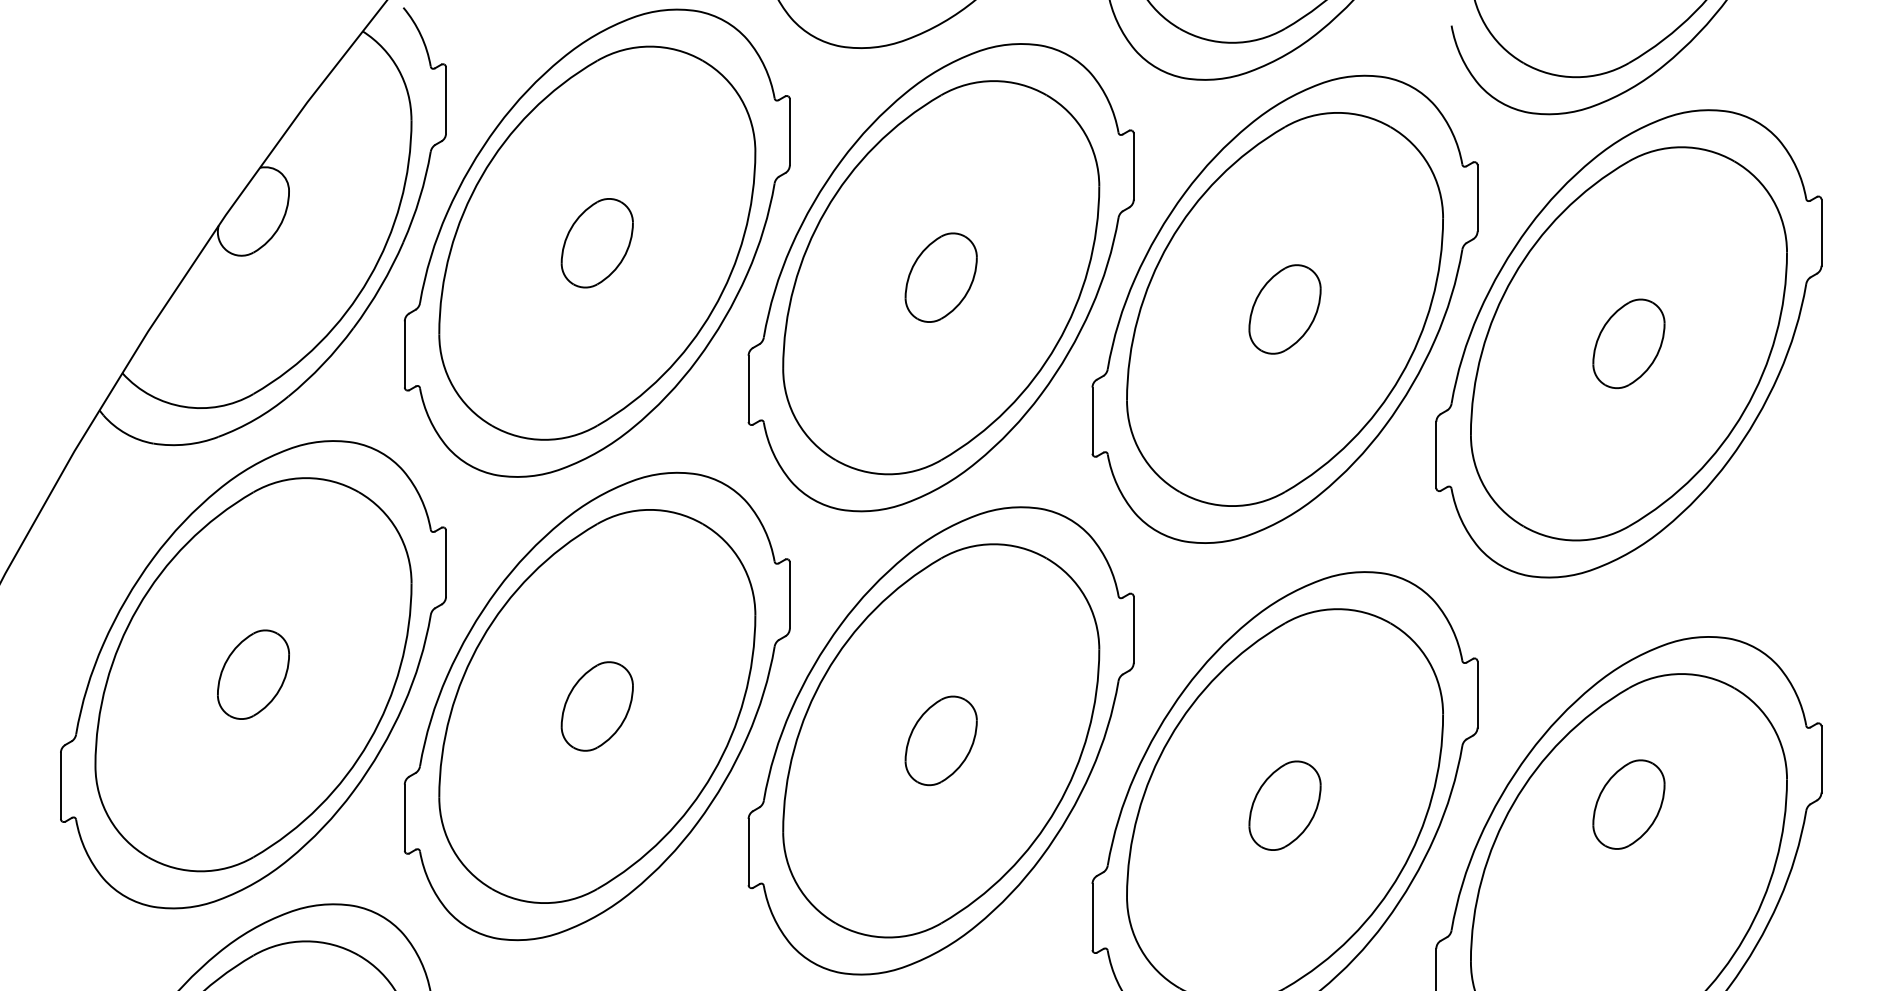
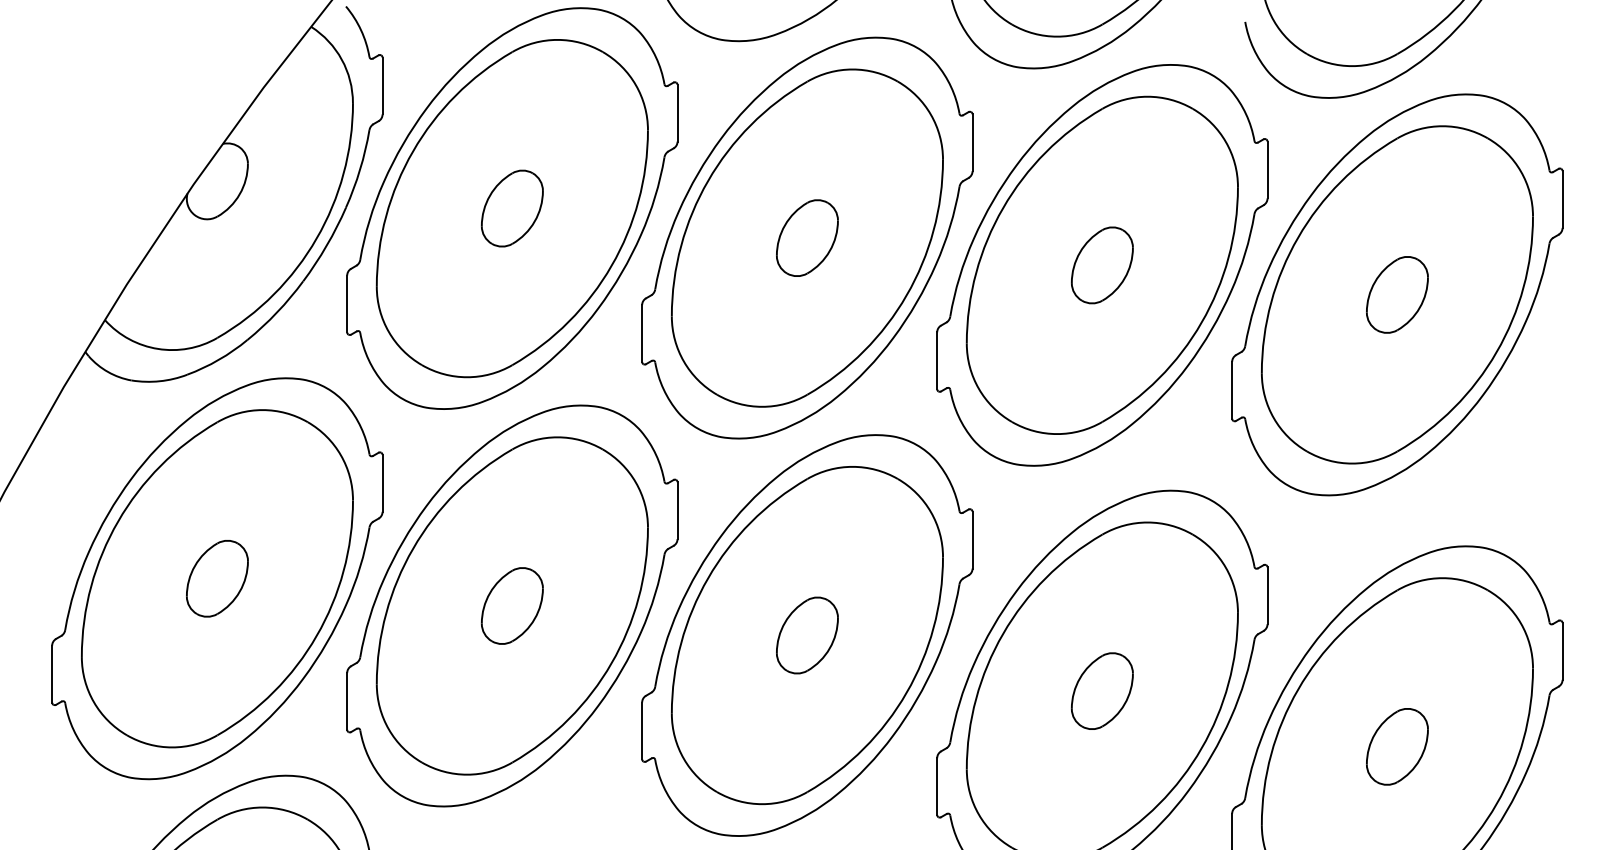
part: (1628, 804) -> (1397, 746), moved

